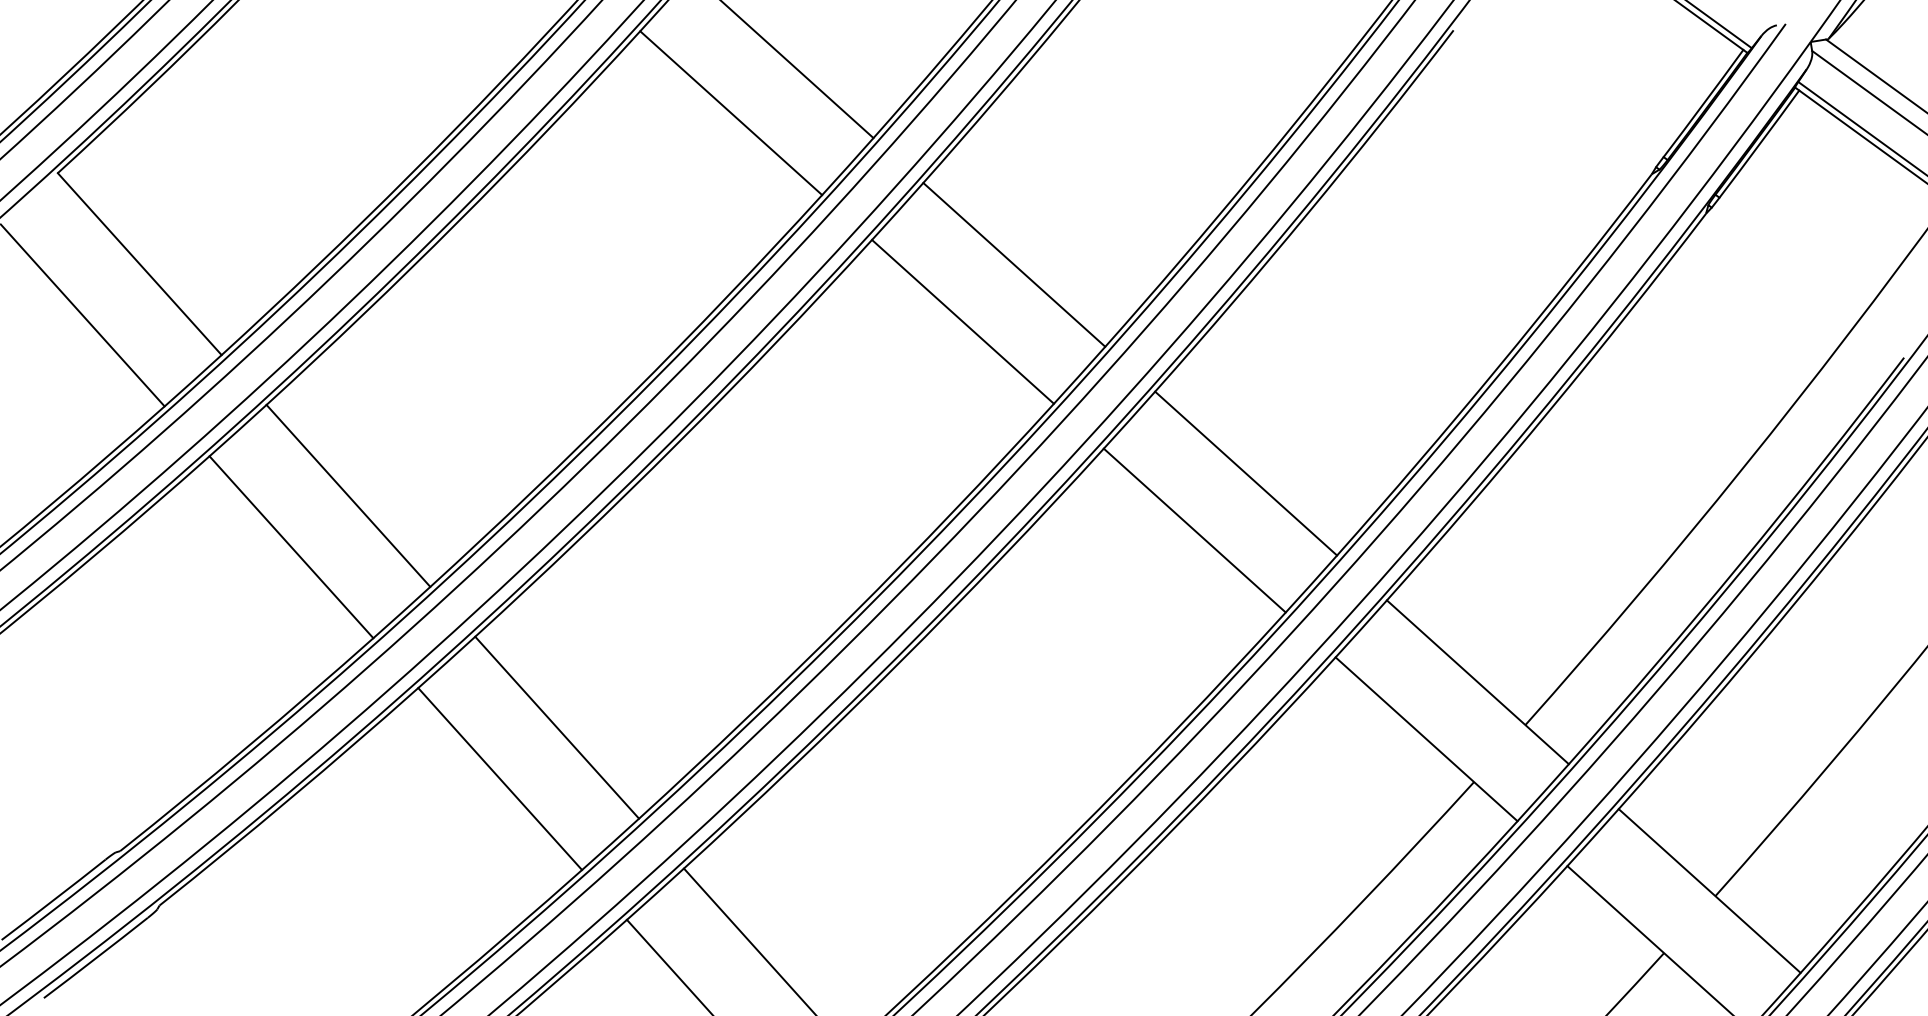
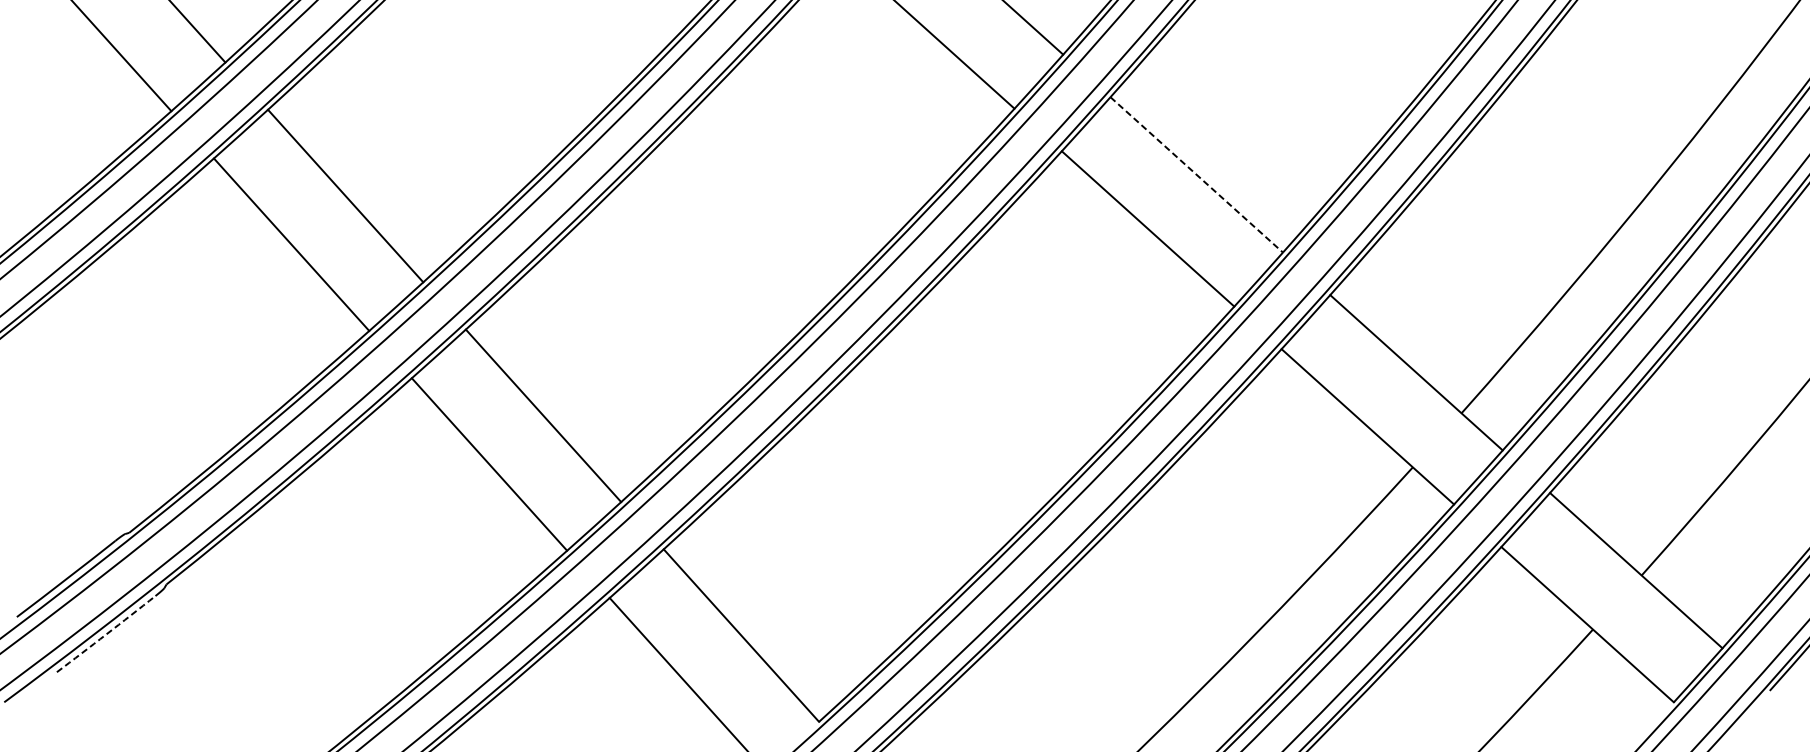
line: (1246, 473) -> (1197, 174), solid -> dashed
arc: (96, 958) -> (106, 634), solid -> dashed

